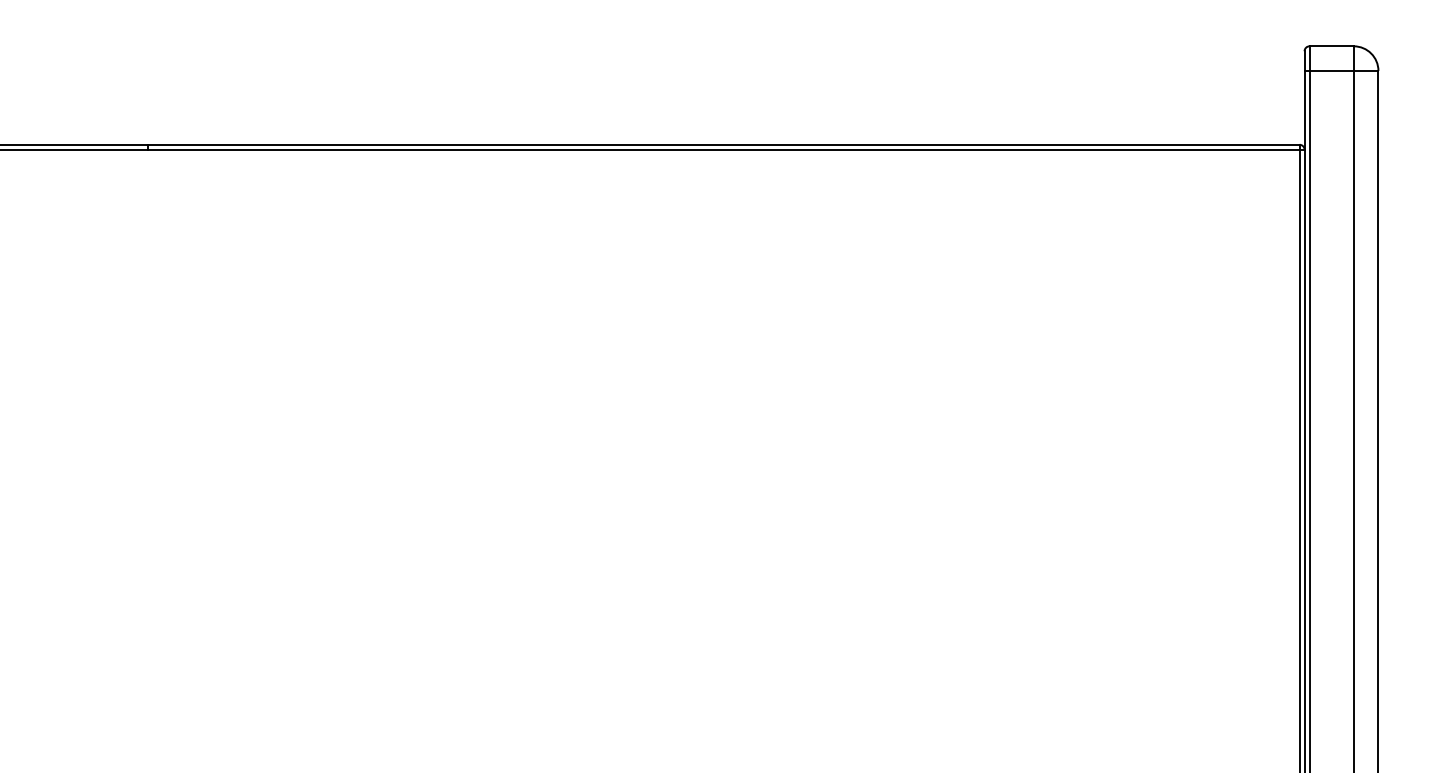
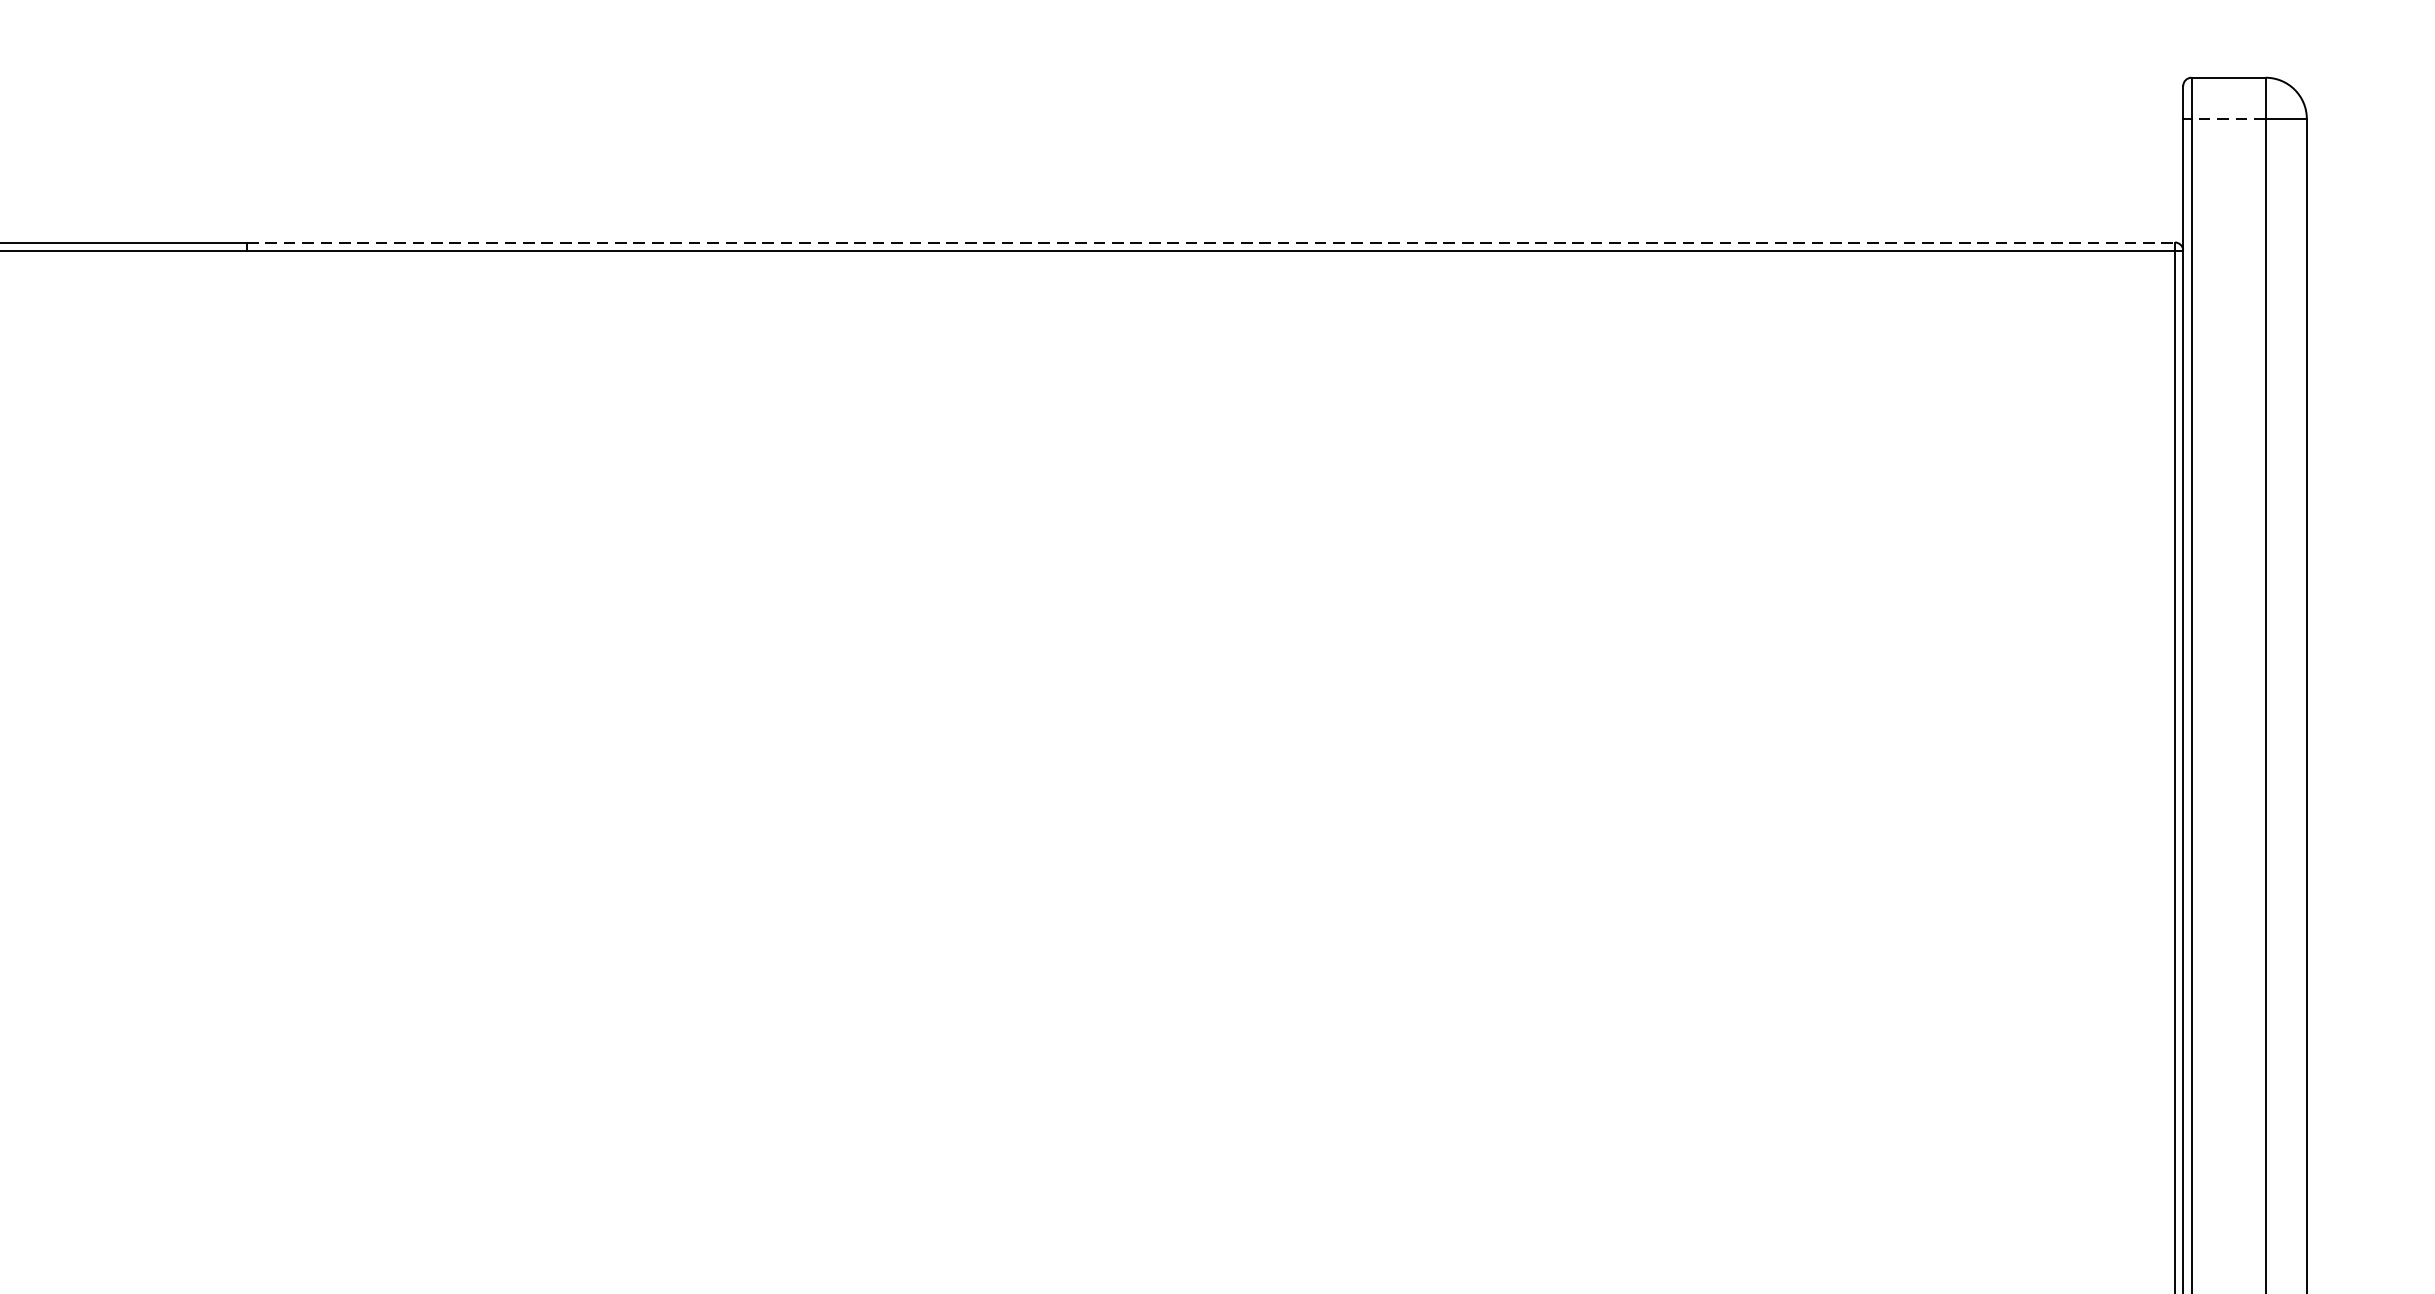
line: (1331, 70) -> (2228, 118), solid -> dashed
line: (724, 144) -> (1212, 242), solid -> dashed

